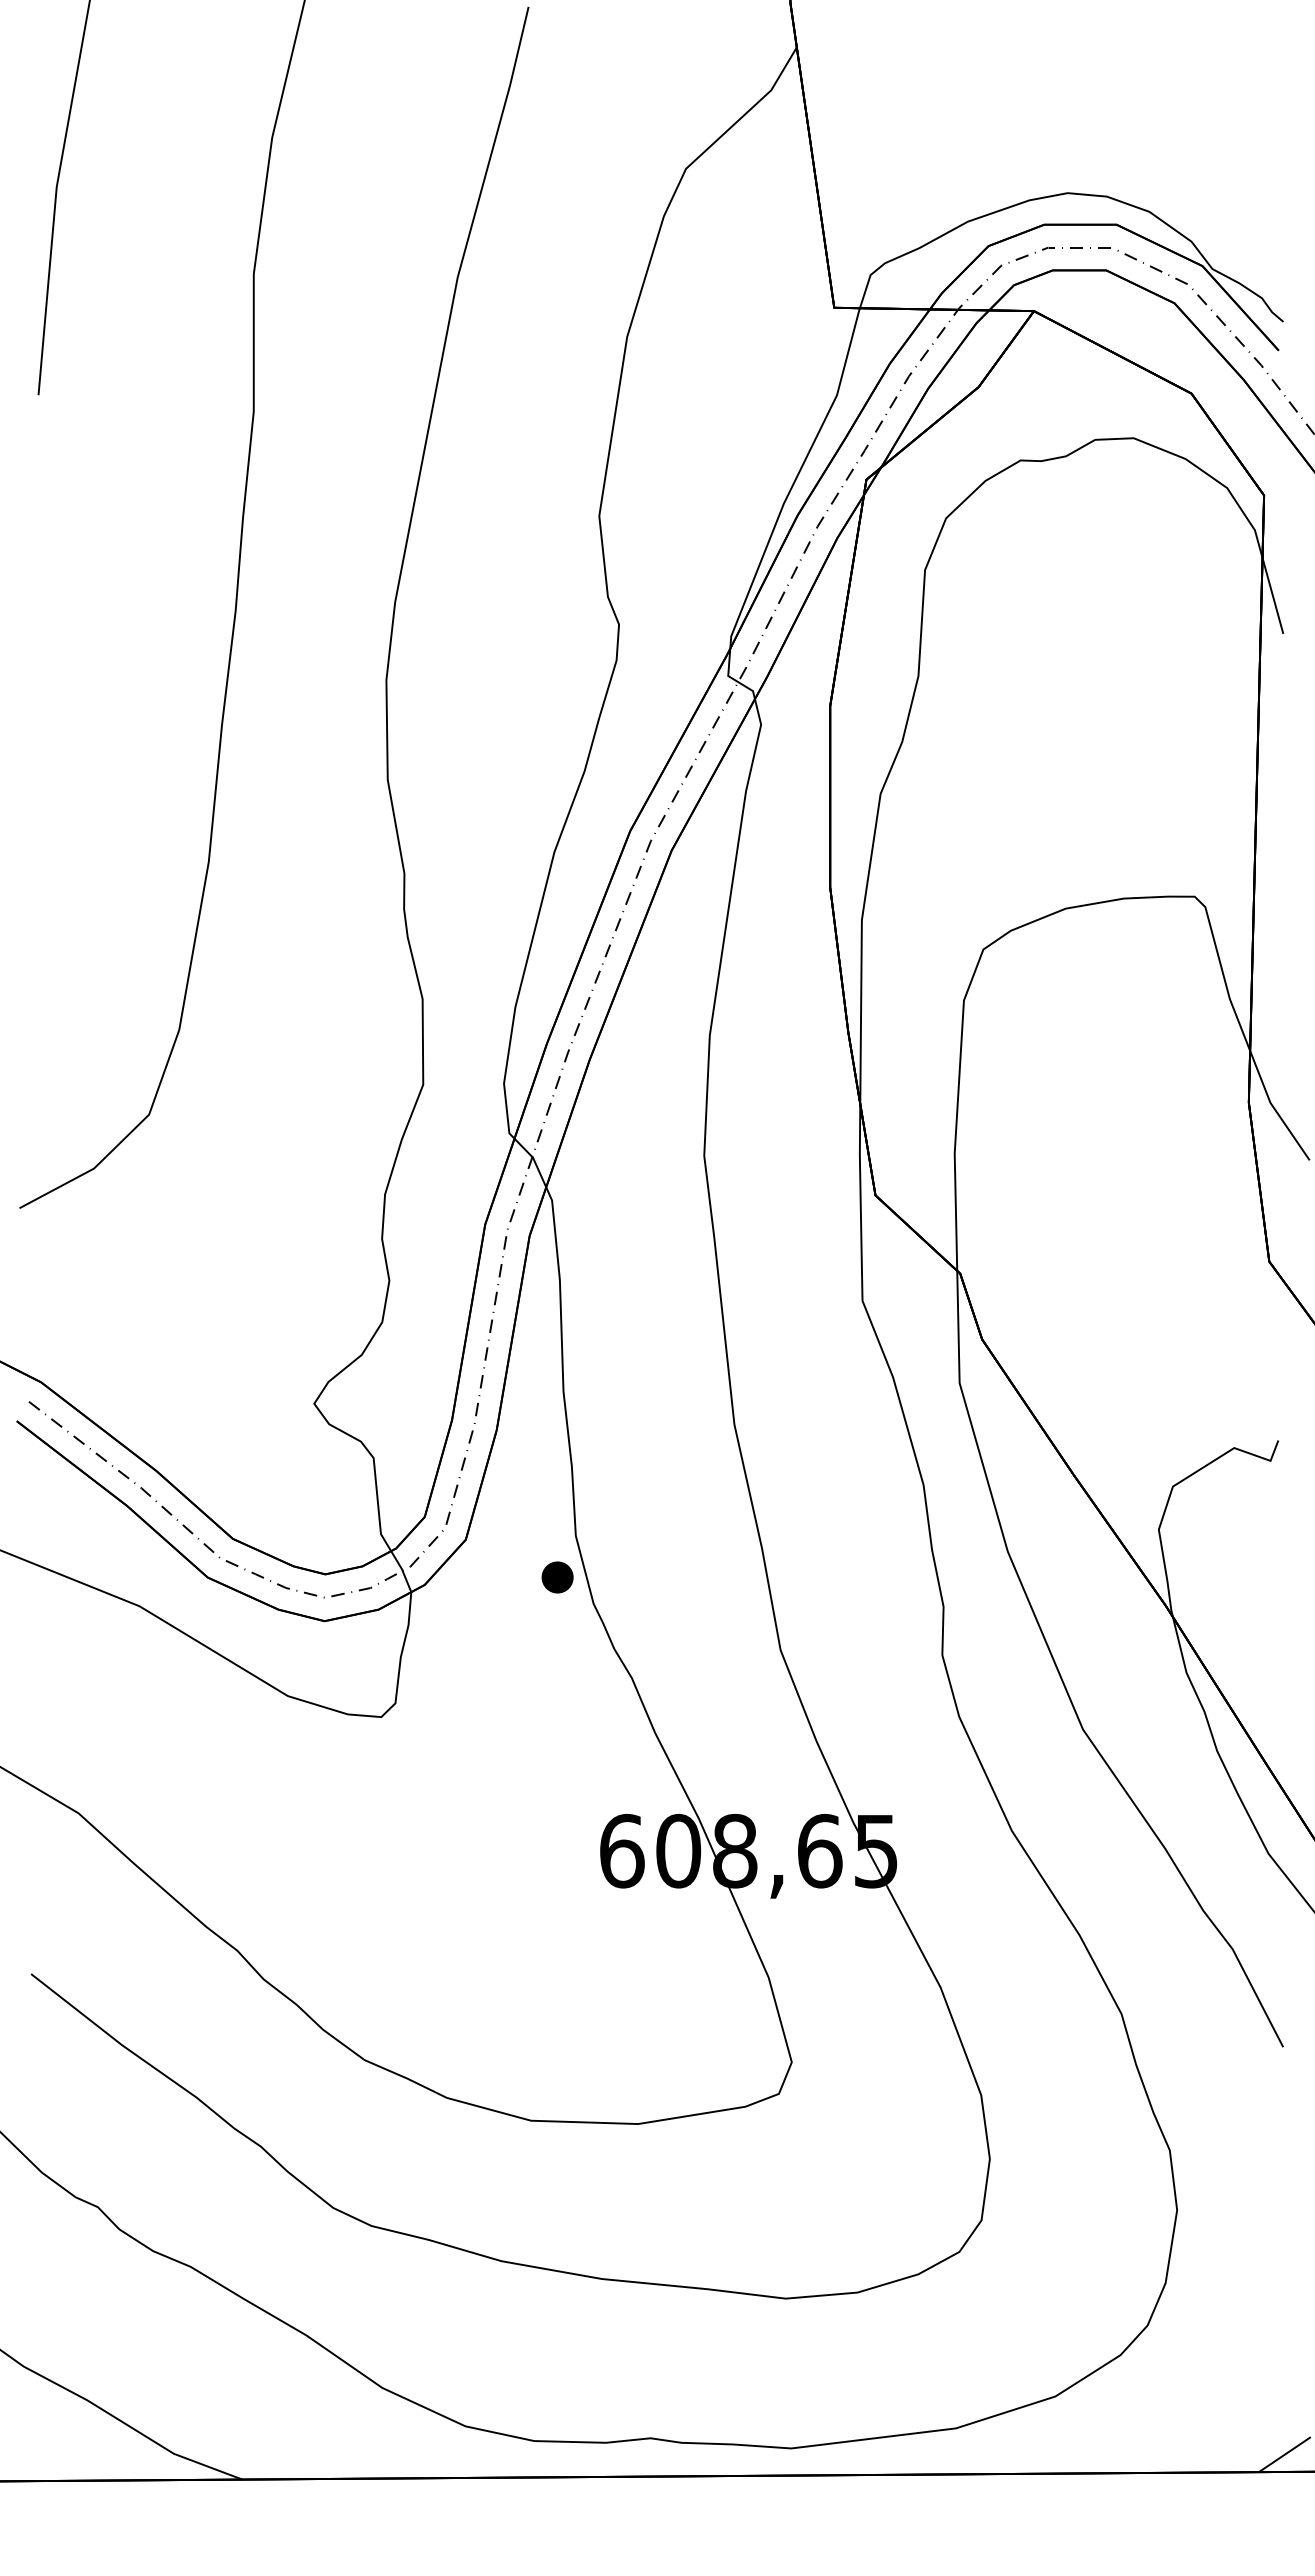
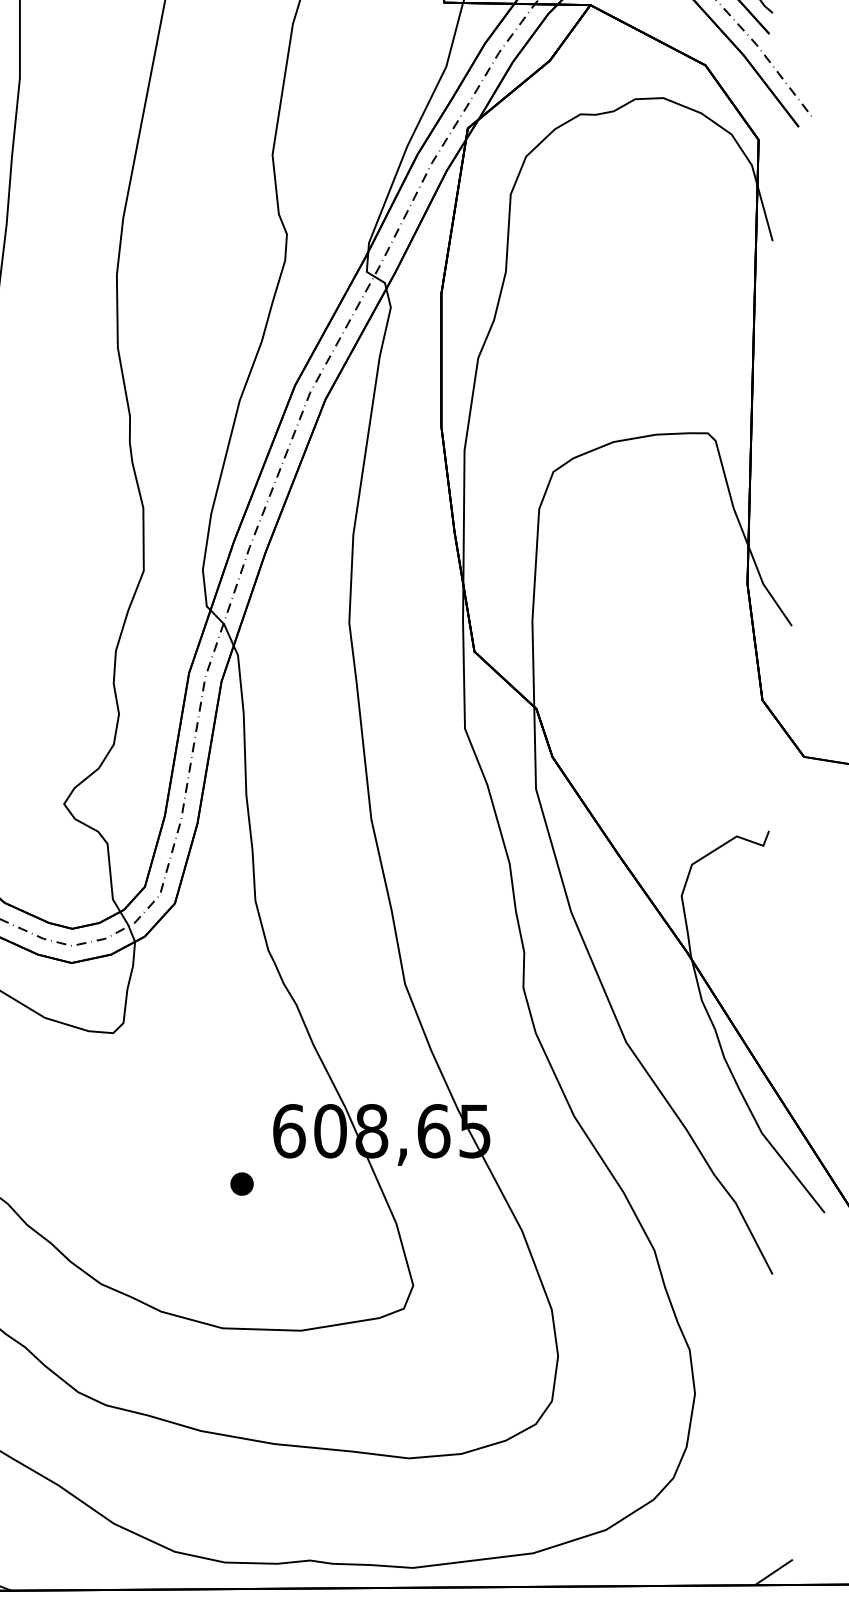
part: (557, 1577) -> (241, 1184), moved

